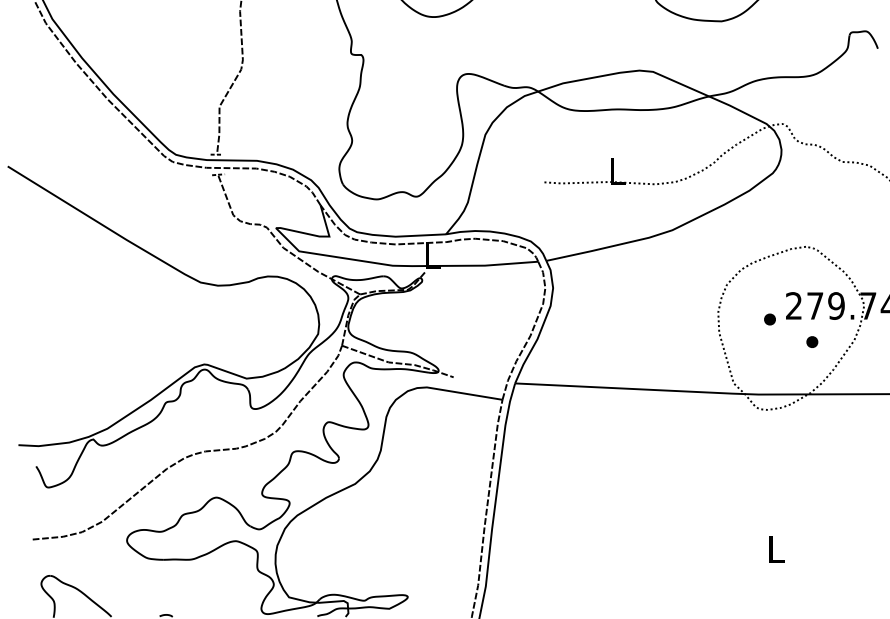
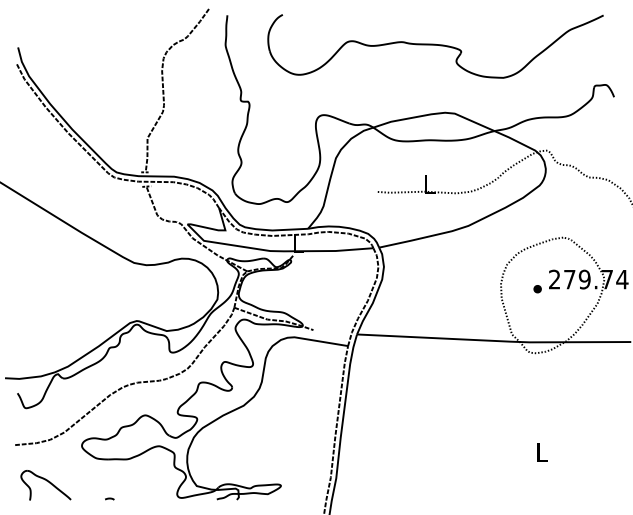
part: (812, 342) -> (567, 305), removed

